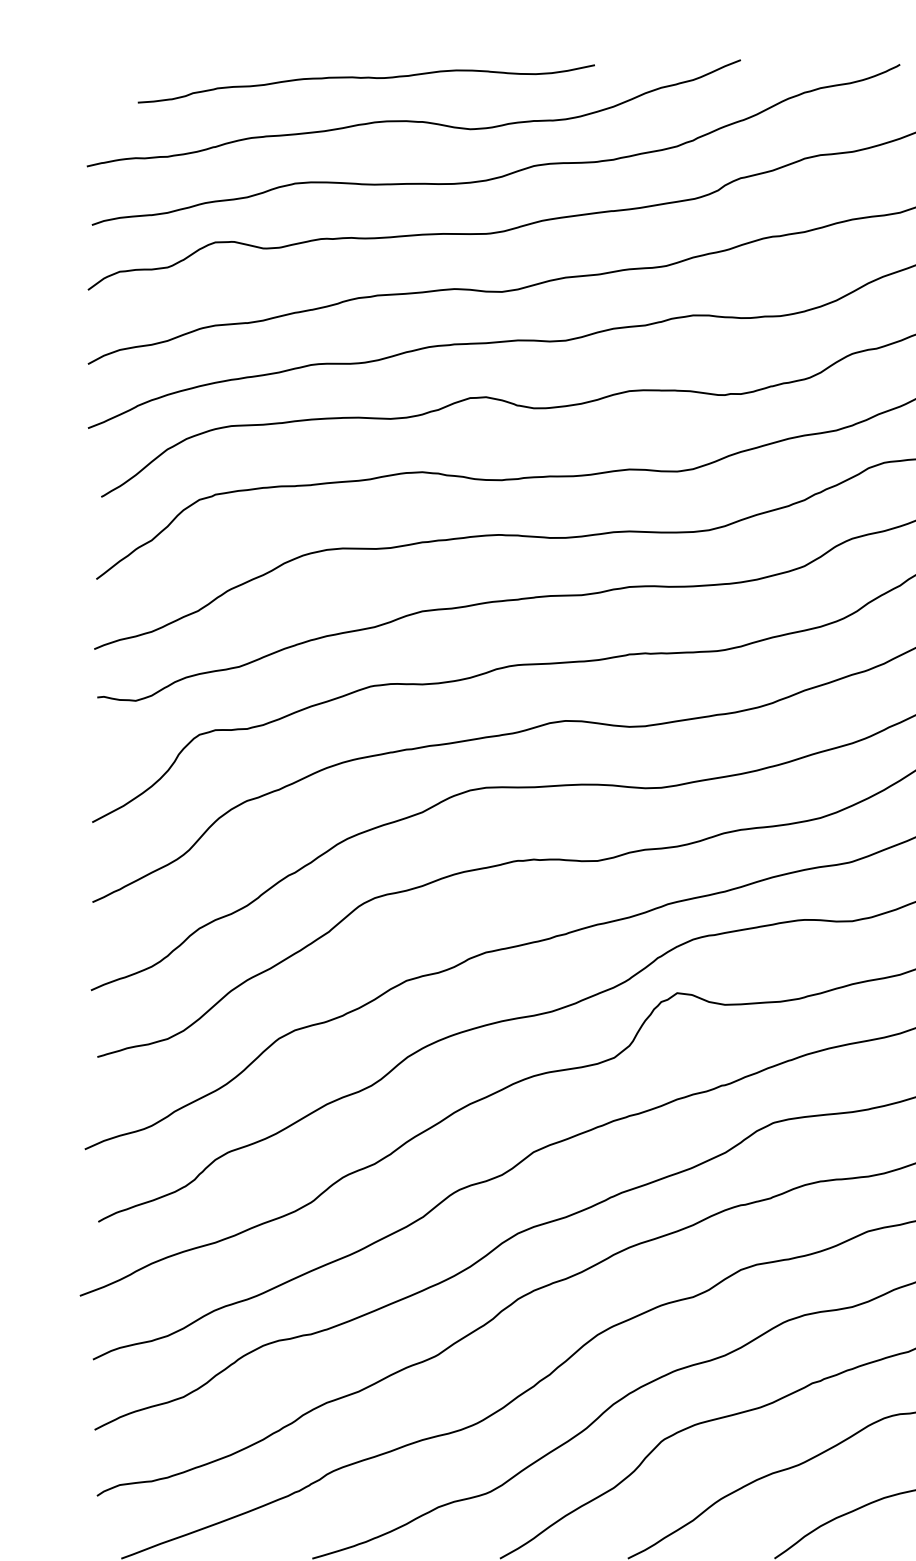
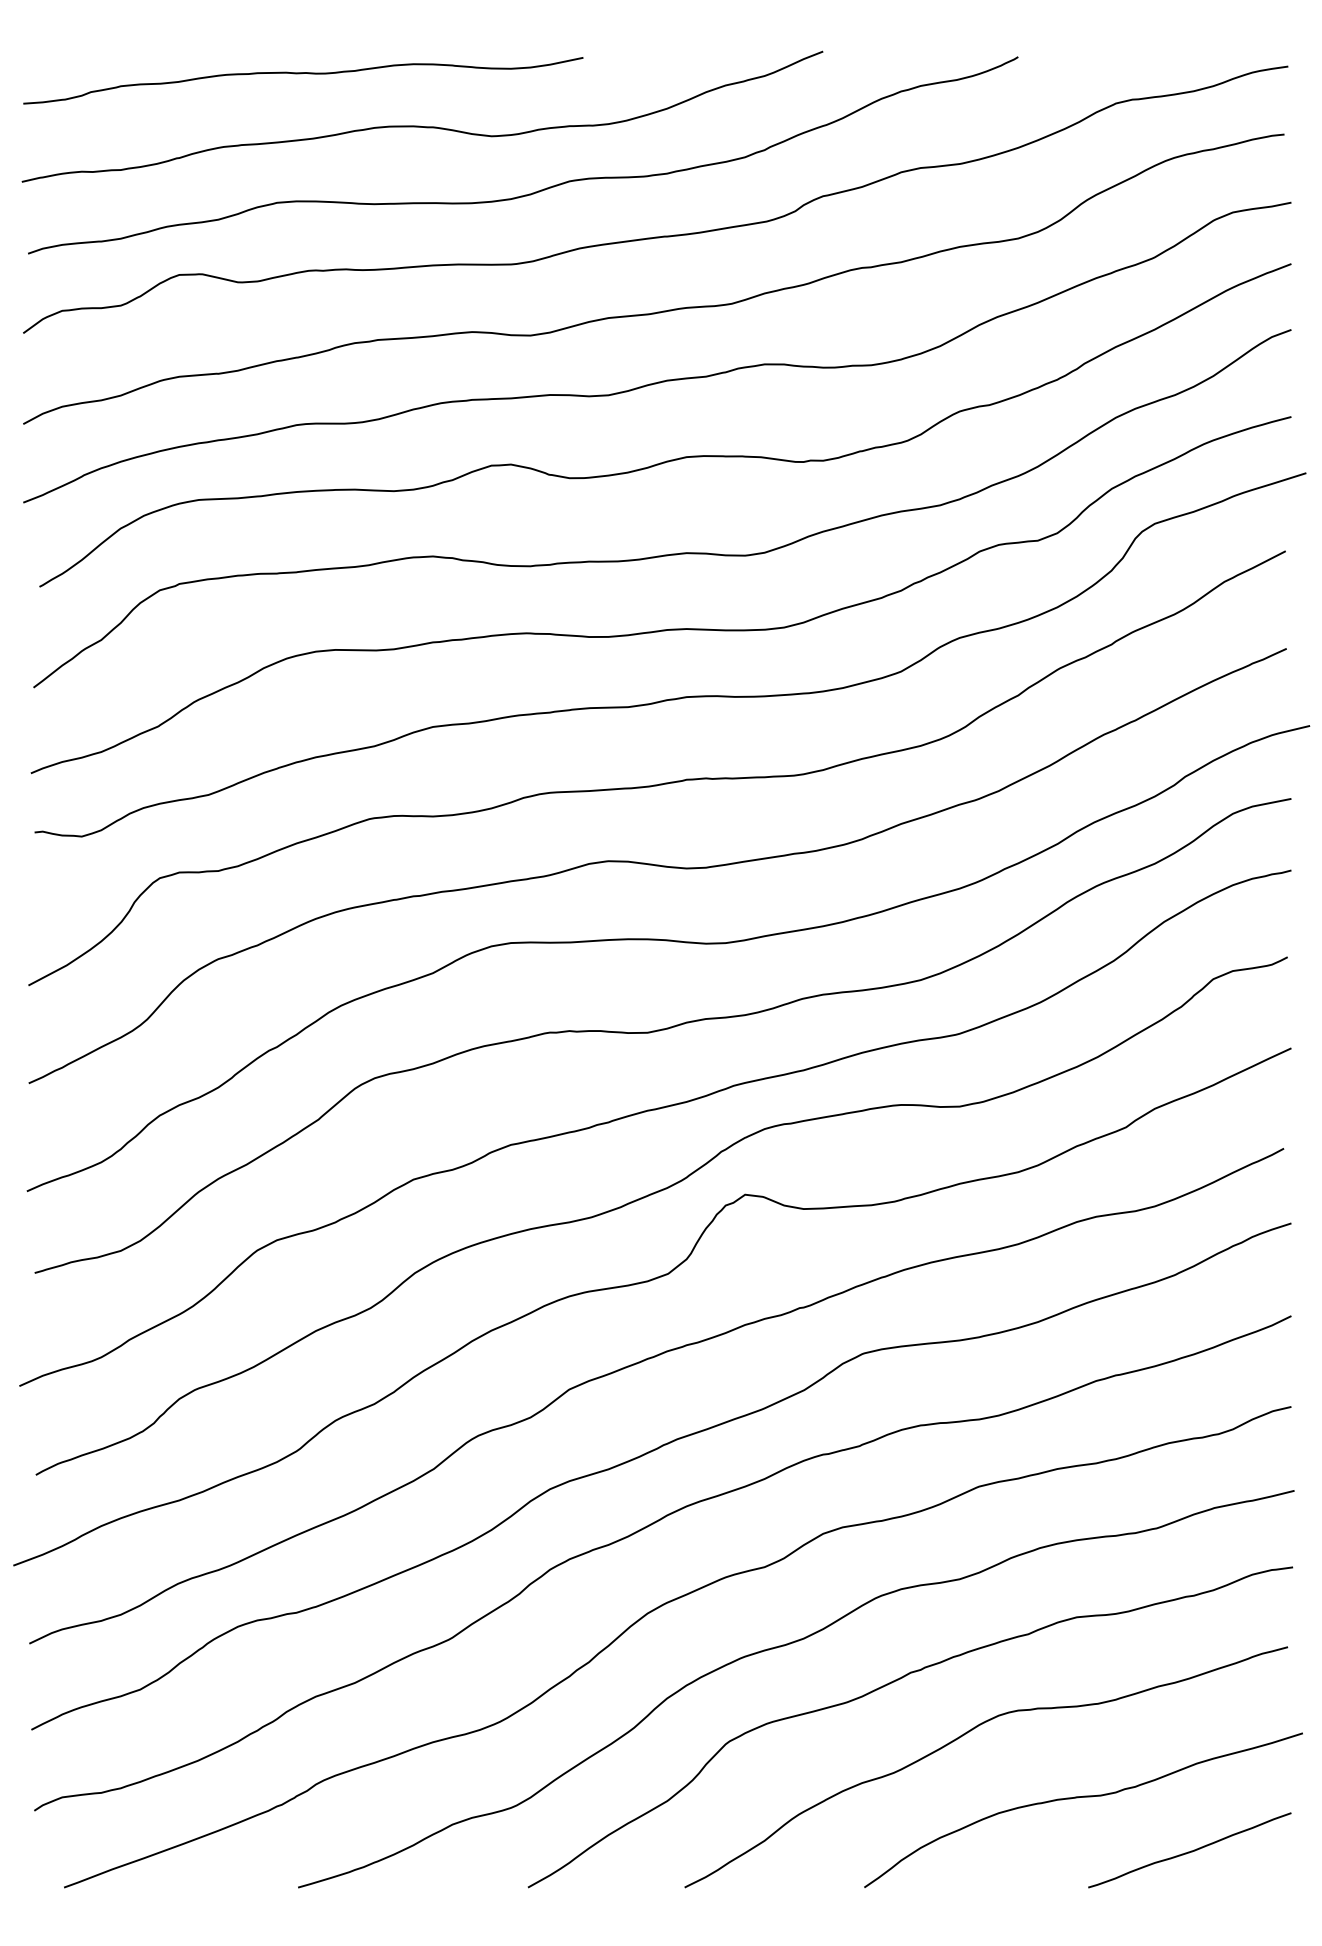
curve: (364, 78) -> (301, 74), moved

